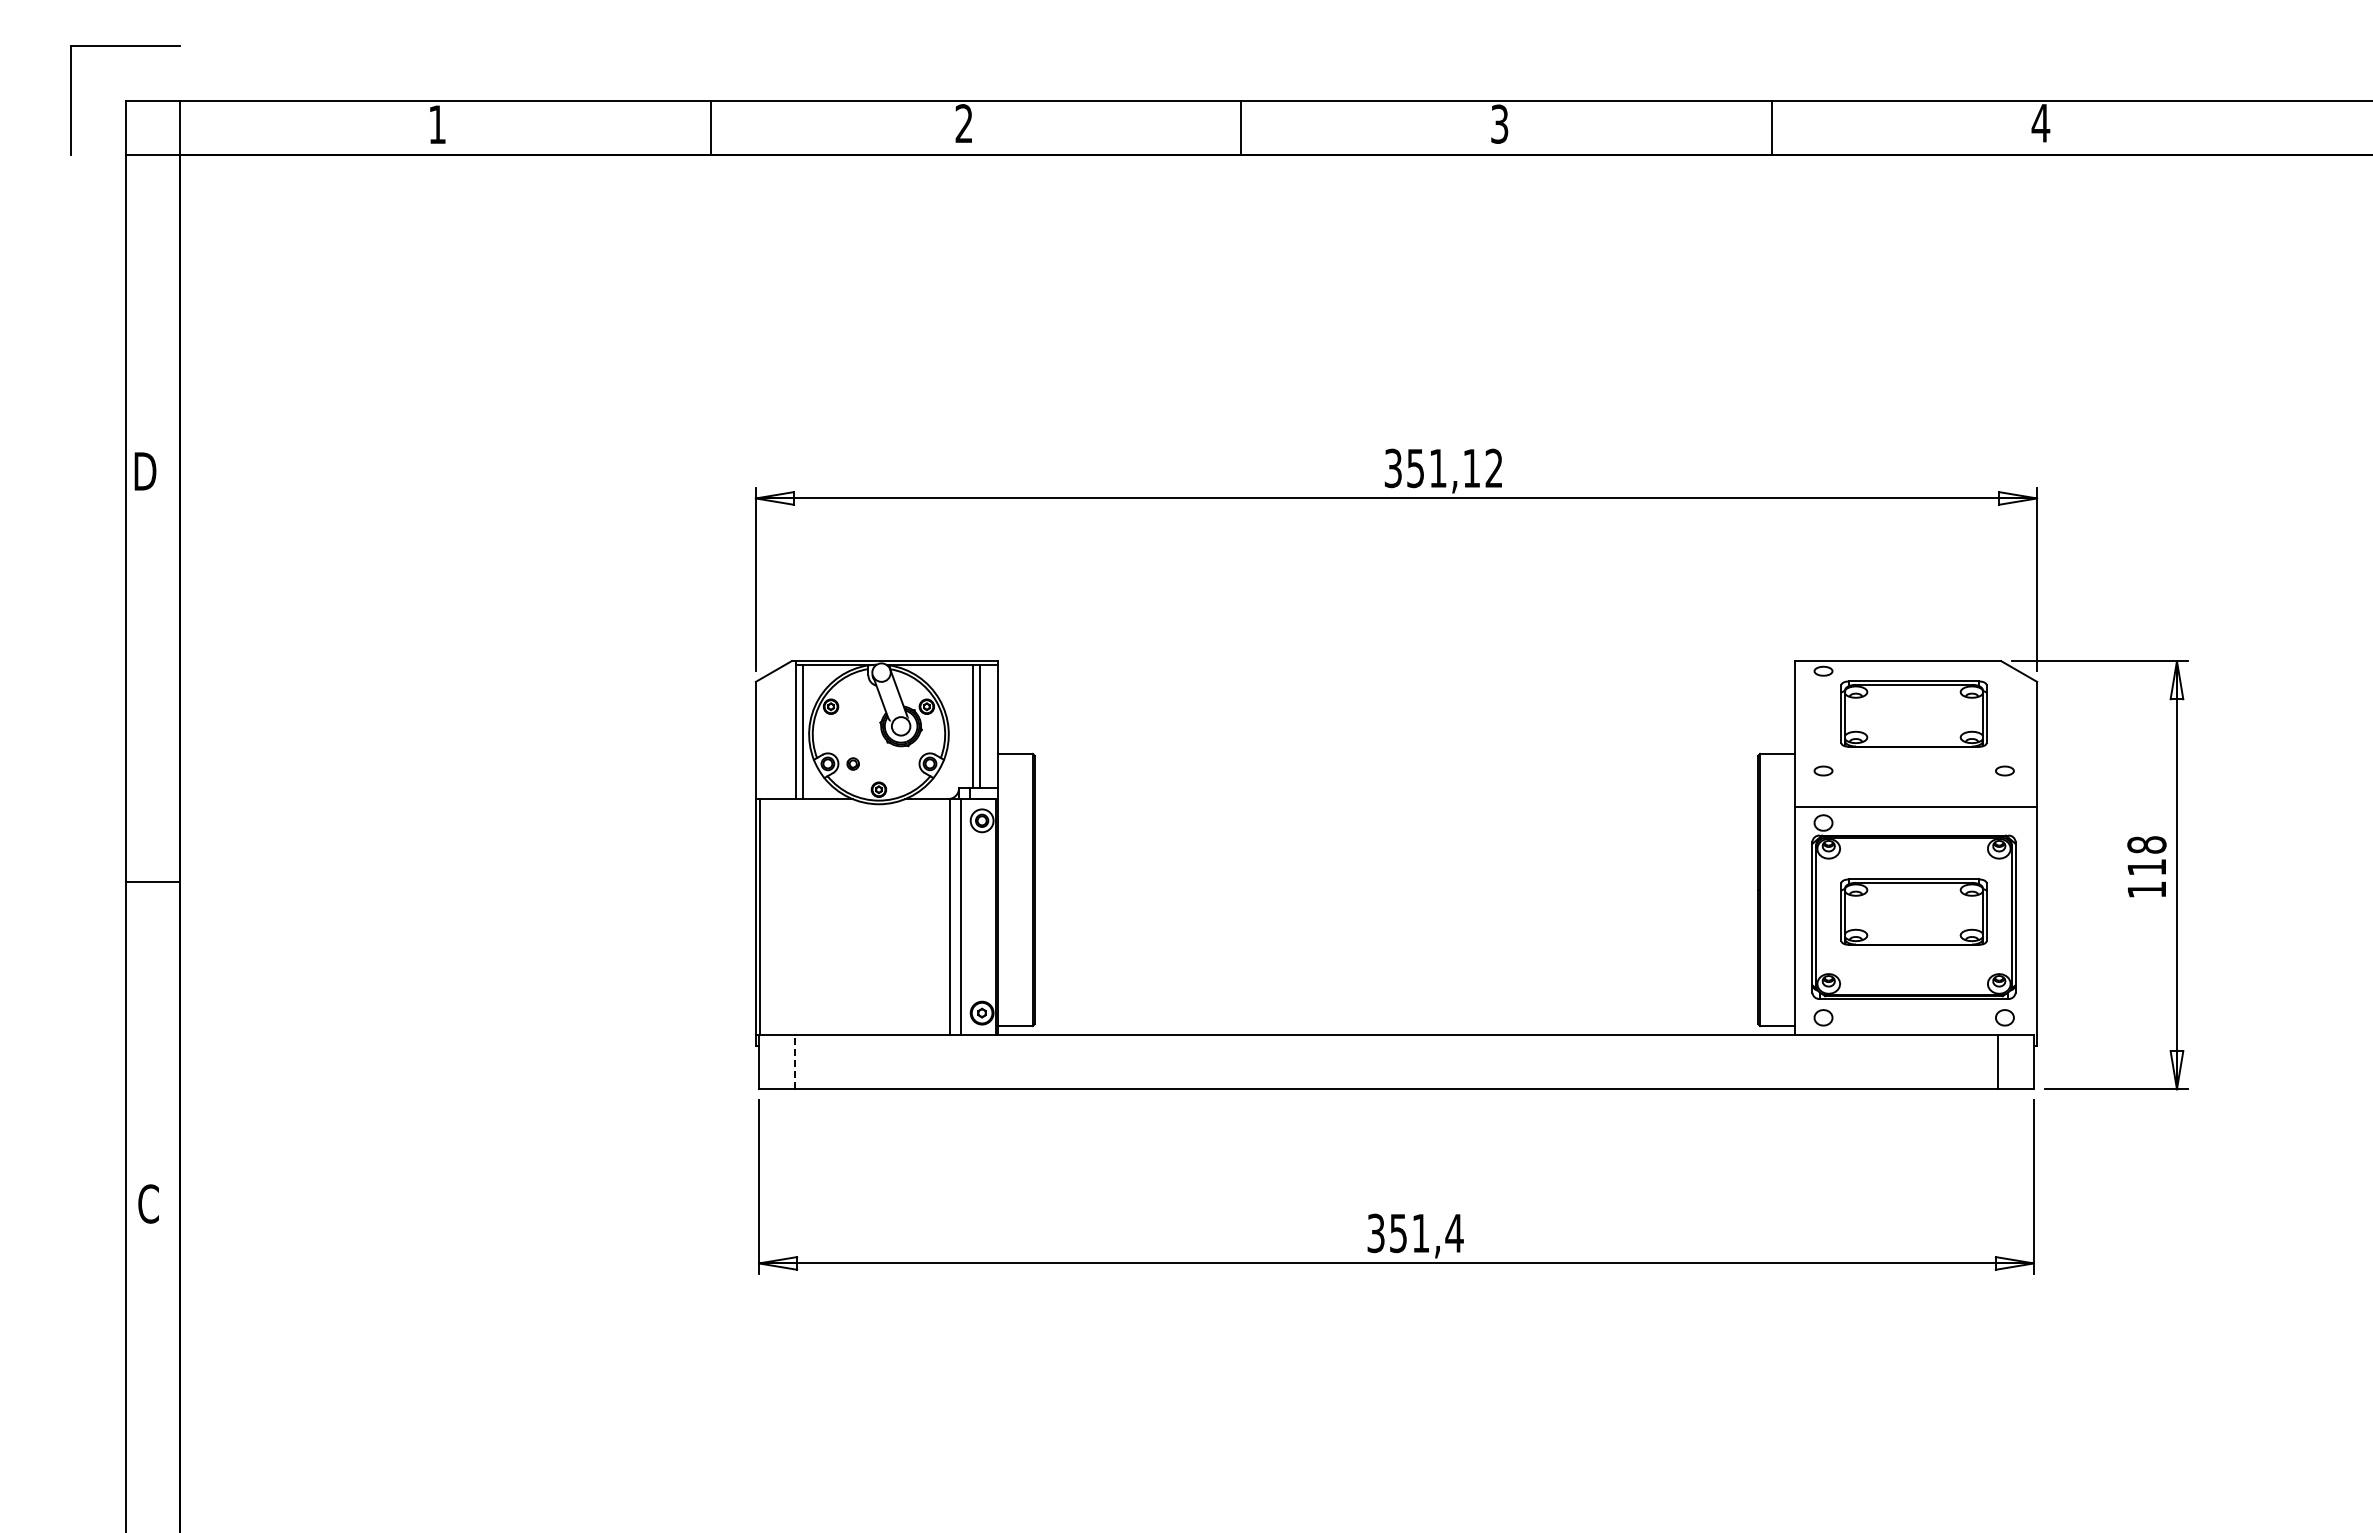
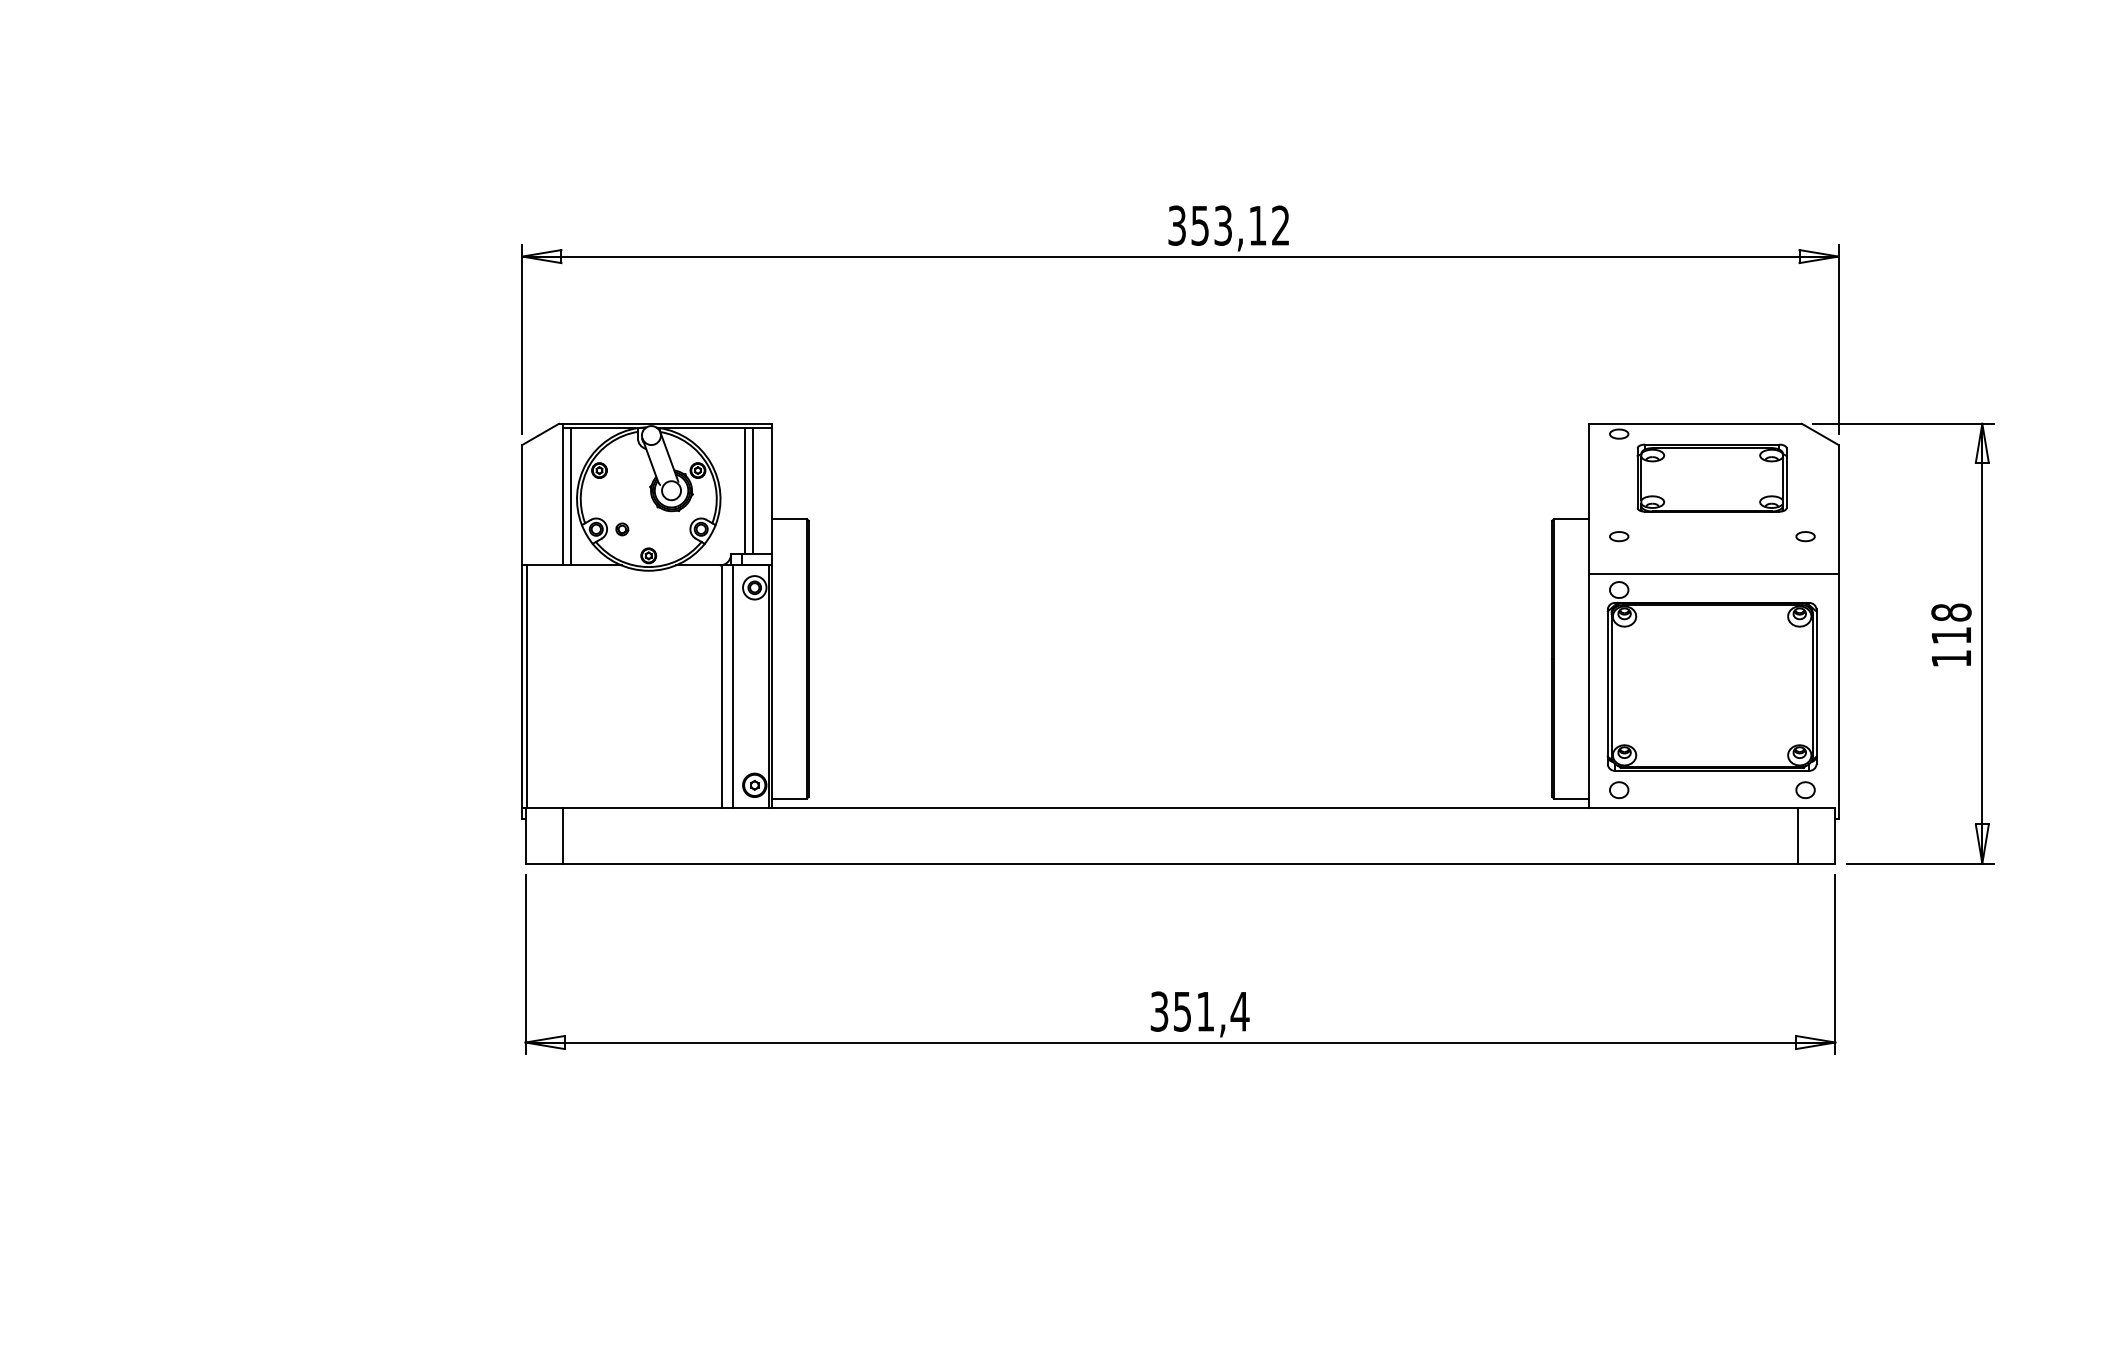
text: (1437, 468) -> (1222, 225), 351,12 -> 353,12
part: (1913, 911) -> (1711, 680), removed
line: (795, 1061) -> (563, 835), dashed -> solid

